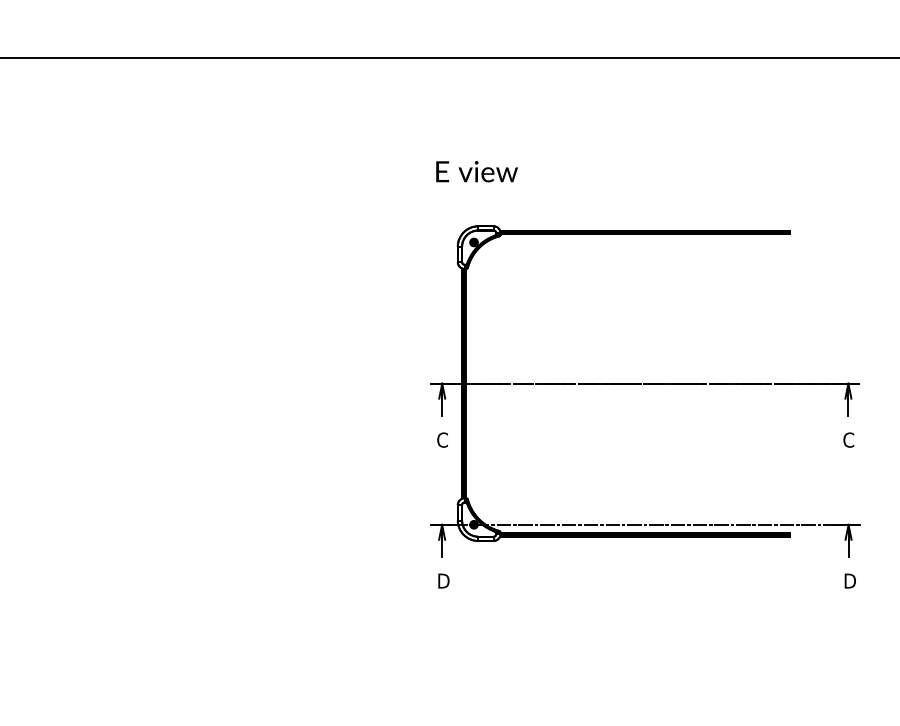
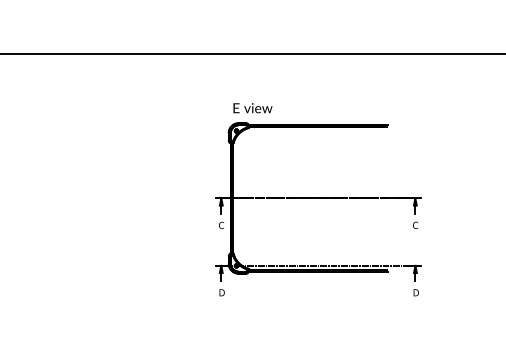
part: (645, 383) -> (318, 198), moved

